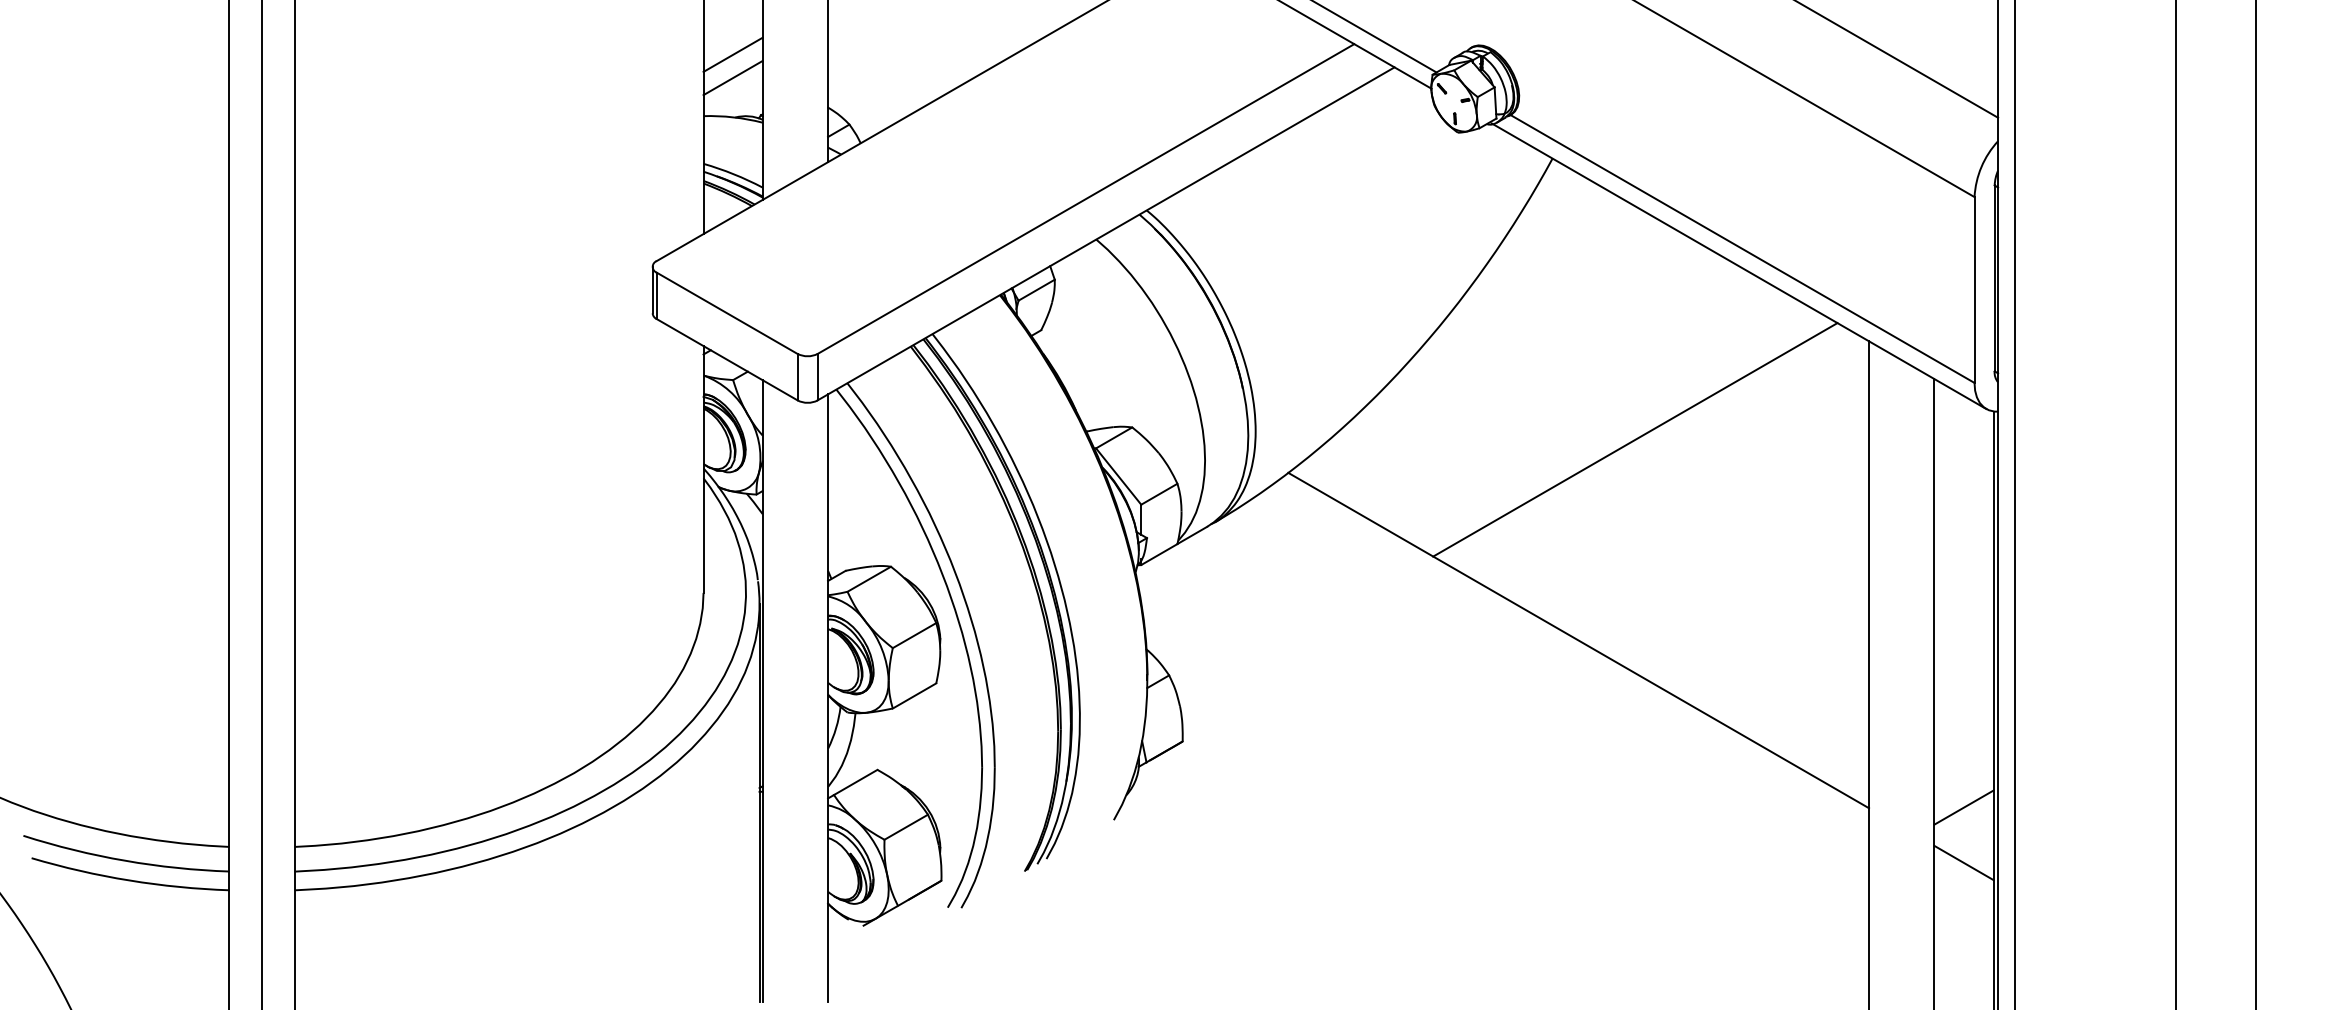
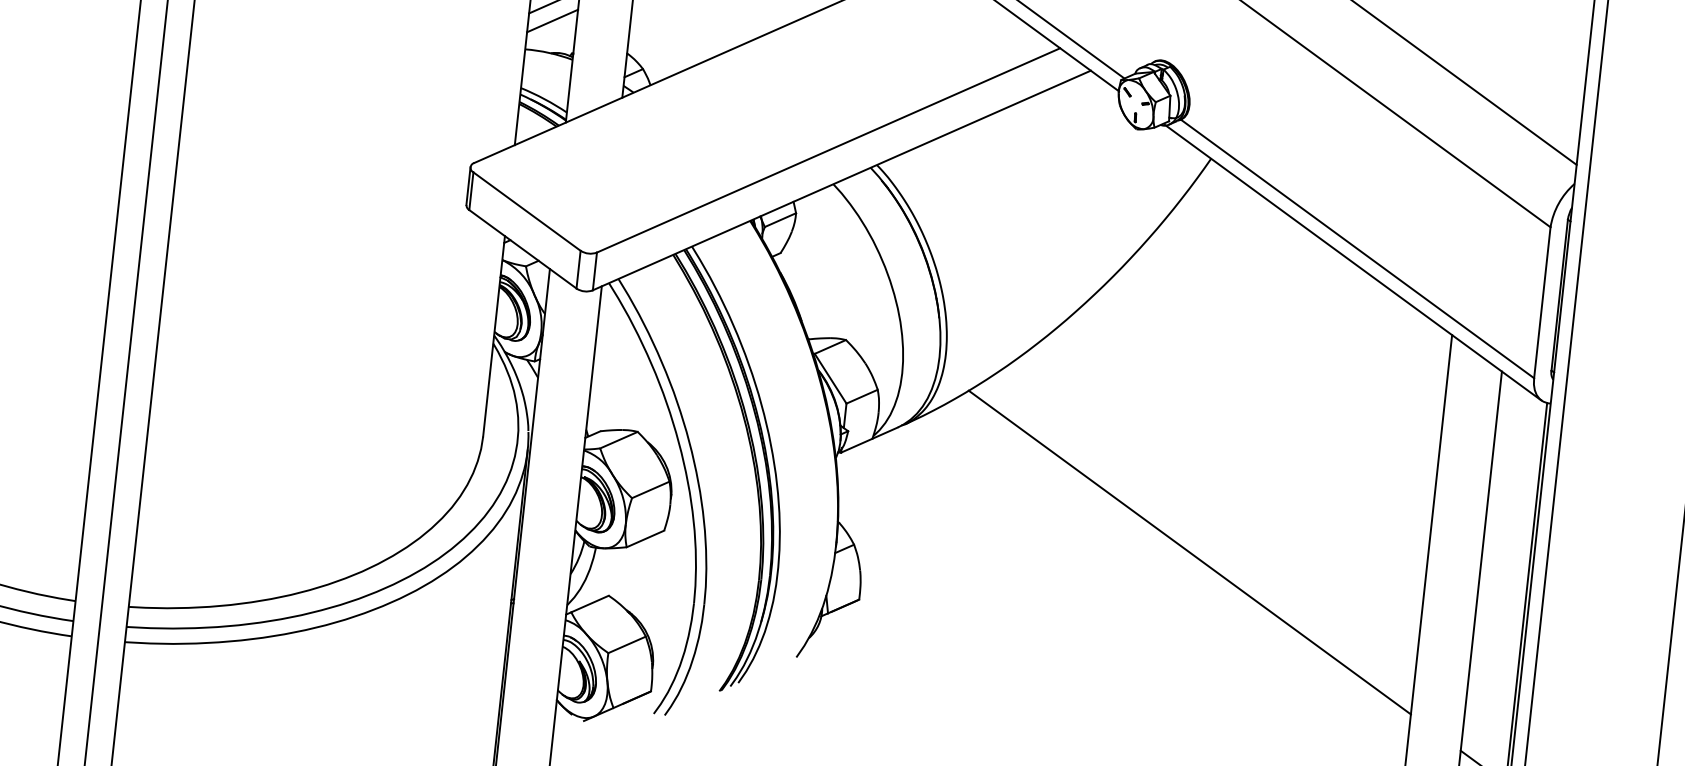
line: (1635, 439) -> (1253, 394), removed
line: (1963, 807) -> (1487, 722), removed

